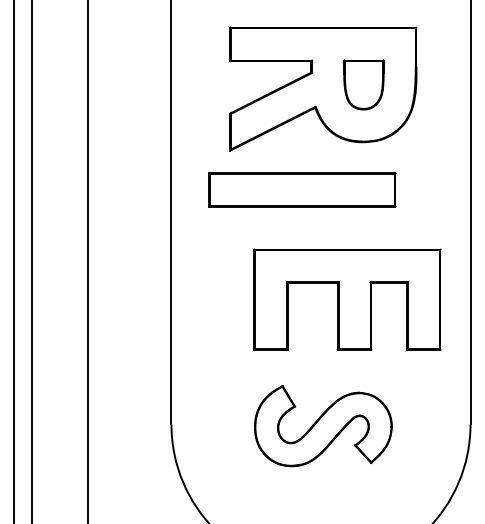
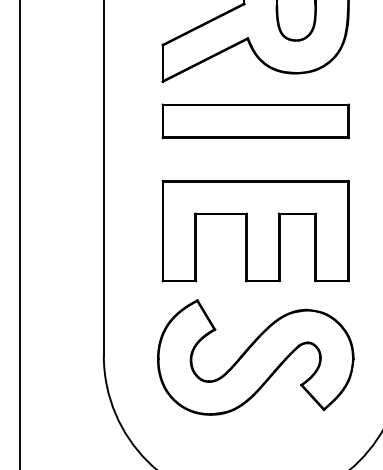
part: (302, 189) -> (255, 120), moved
part: (347, 299) -> (255, 230), moved
part: (323, 425) -> (255, 356), size x1.43

